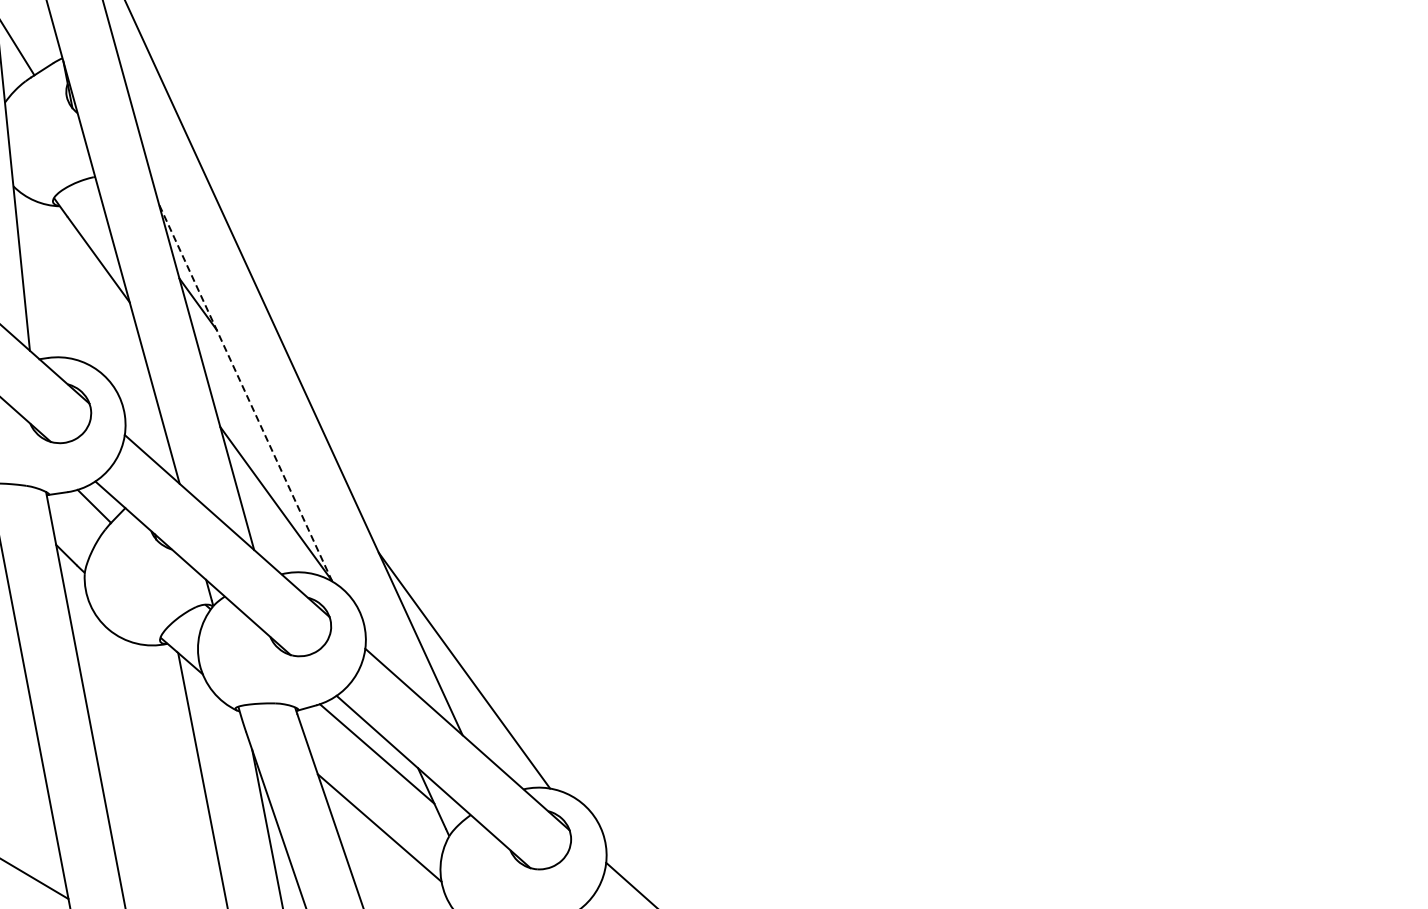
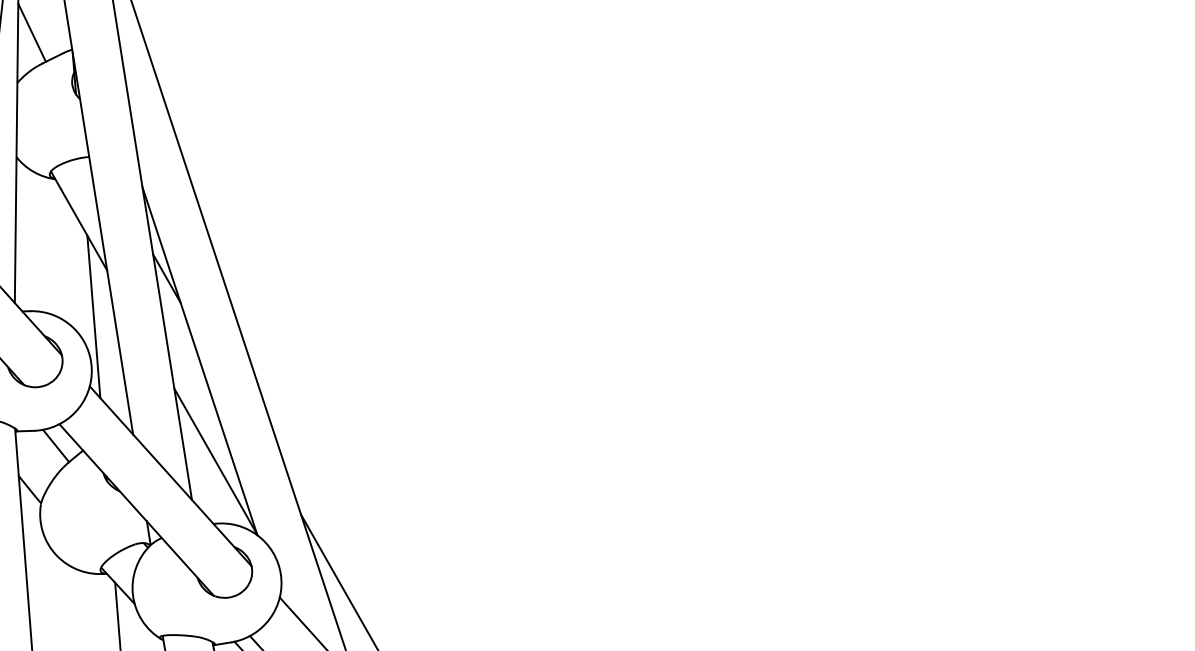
line: (120, 355) -> (93, 316), added
line: (245, 392) -> (199, 360), dashed -> solid

